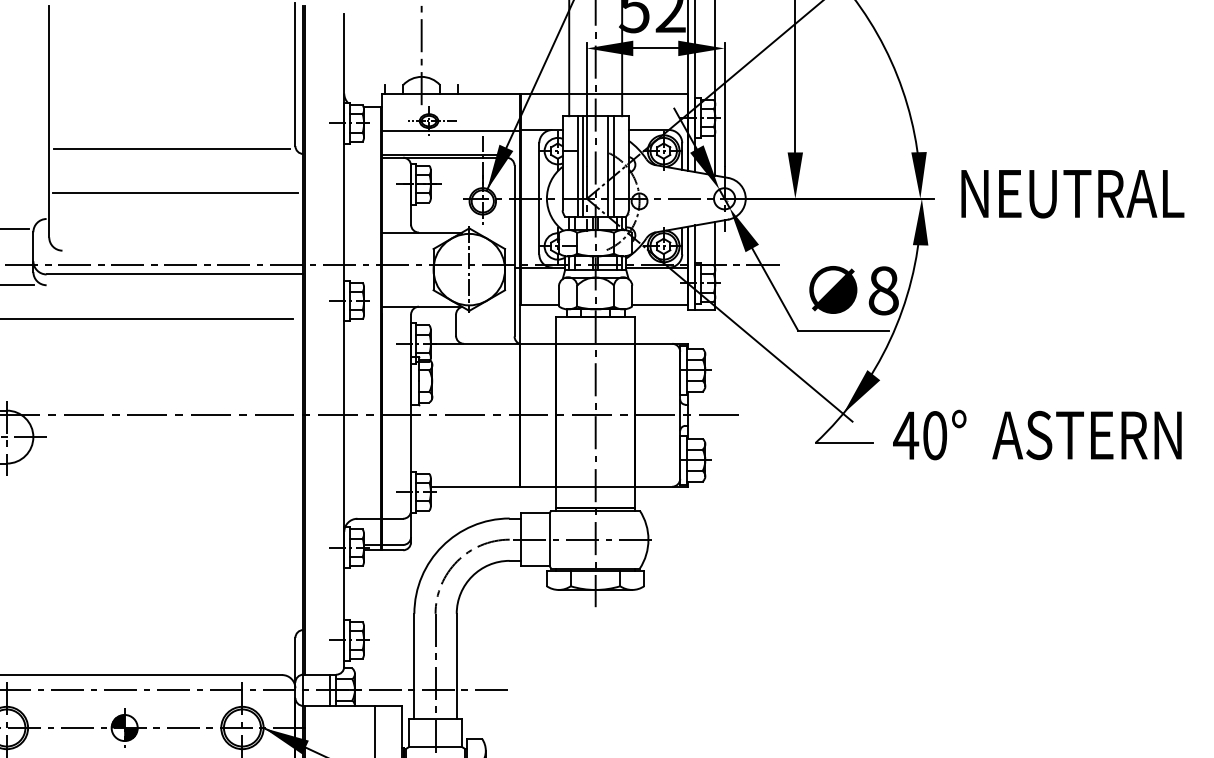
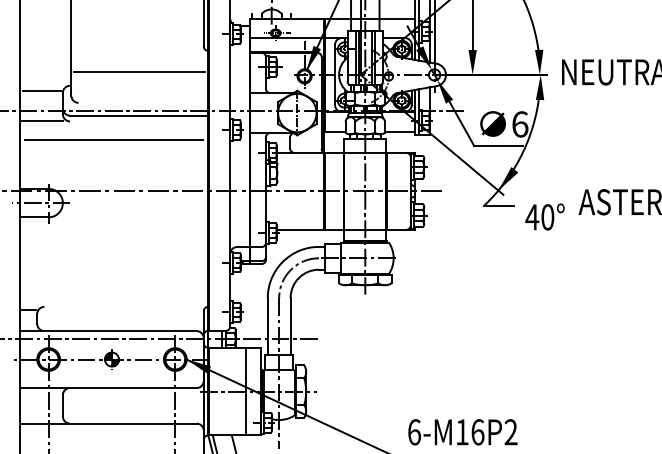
line: (172, 149) -> (137, 48), removed
text: (884, 290) -> (520, 124), 8 -> 6
text: (928, 434) -> (544, 216), moved

